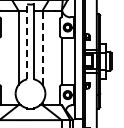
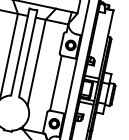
line: (27, 41) -> (20, 51), dashed -> solid
line: (42, 47) -> (36, 62), dashed -> solid

